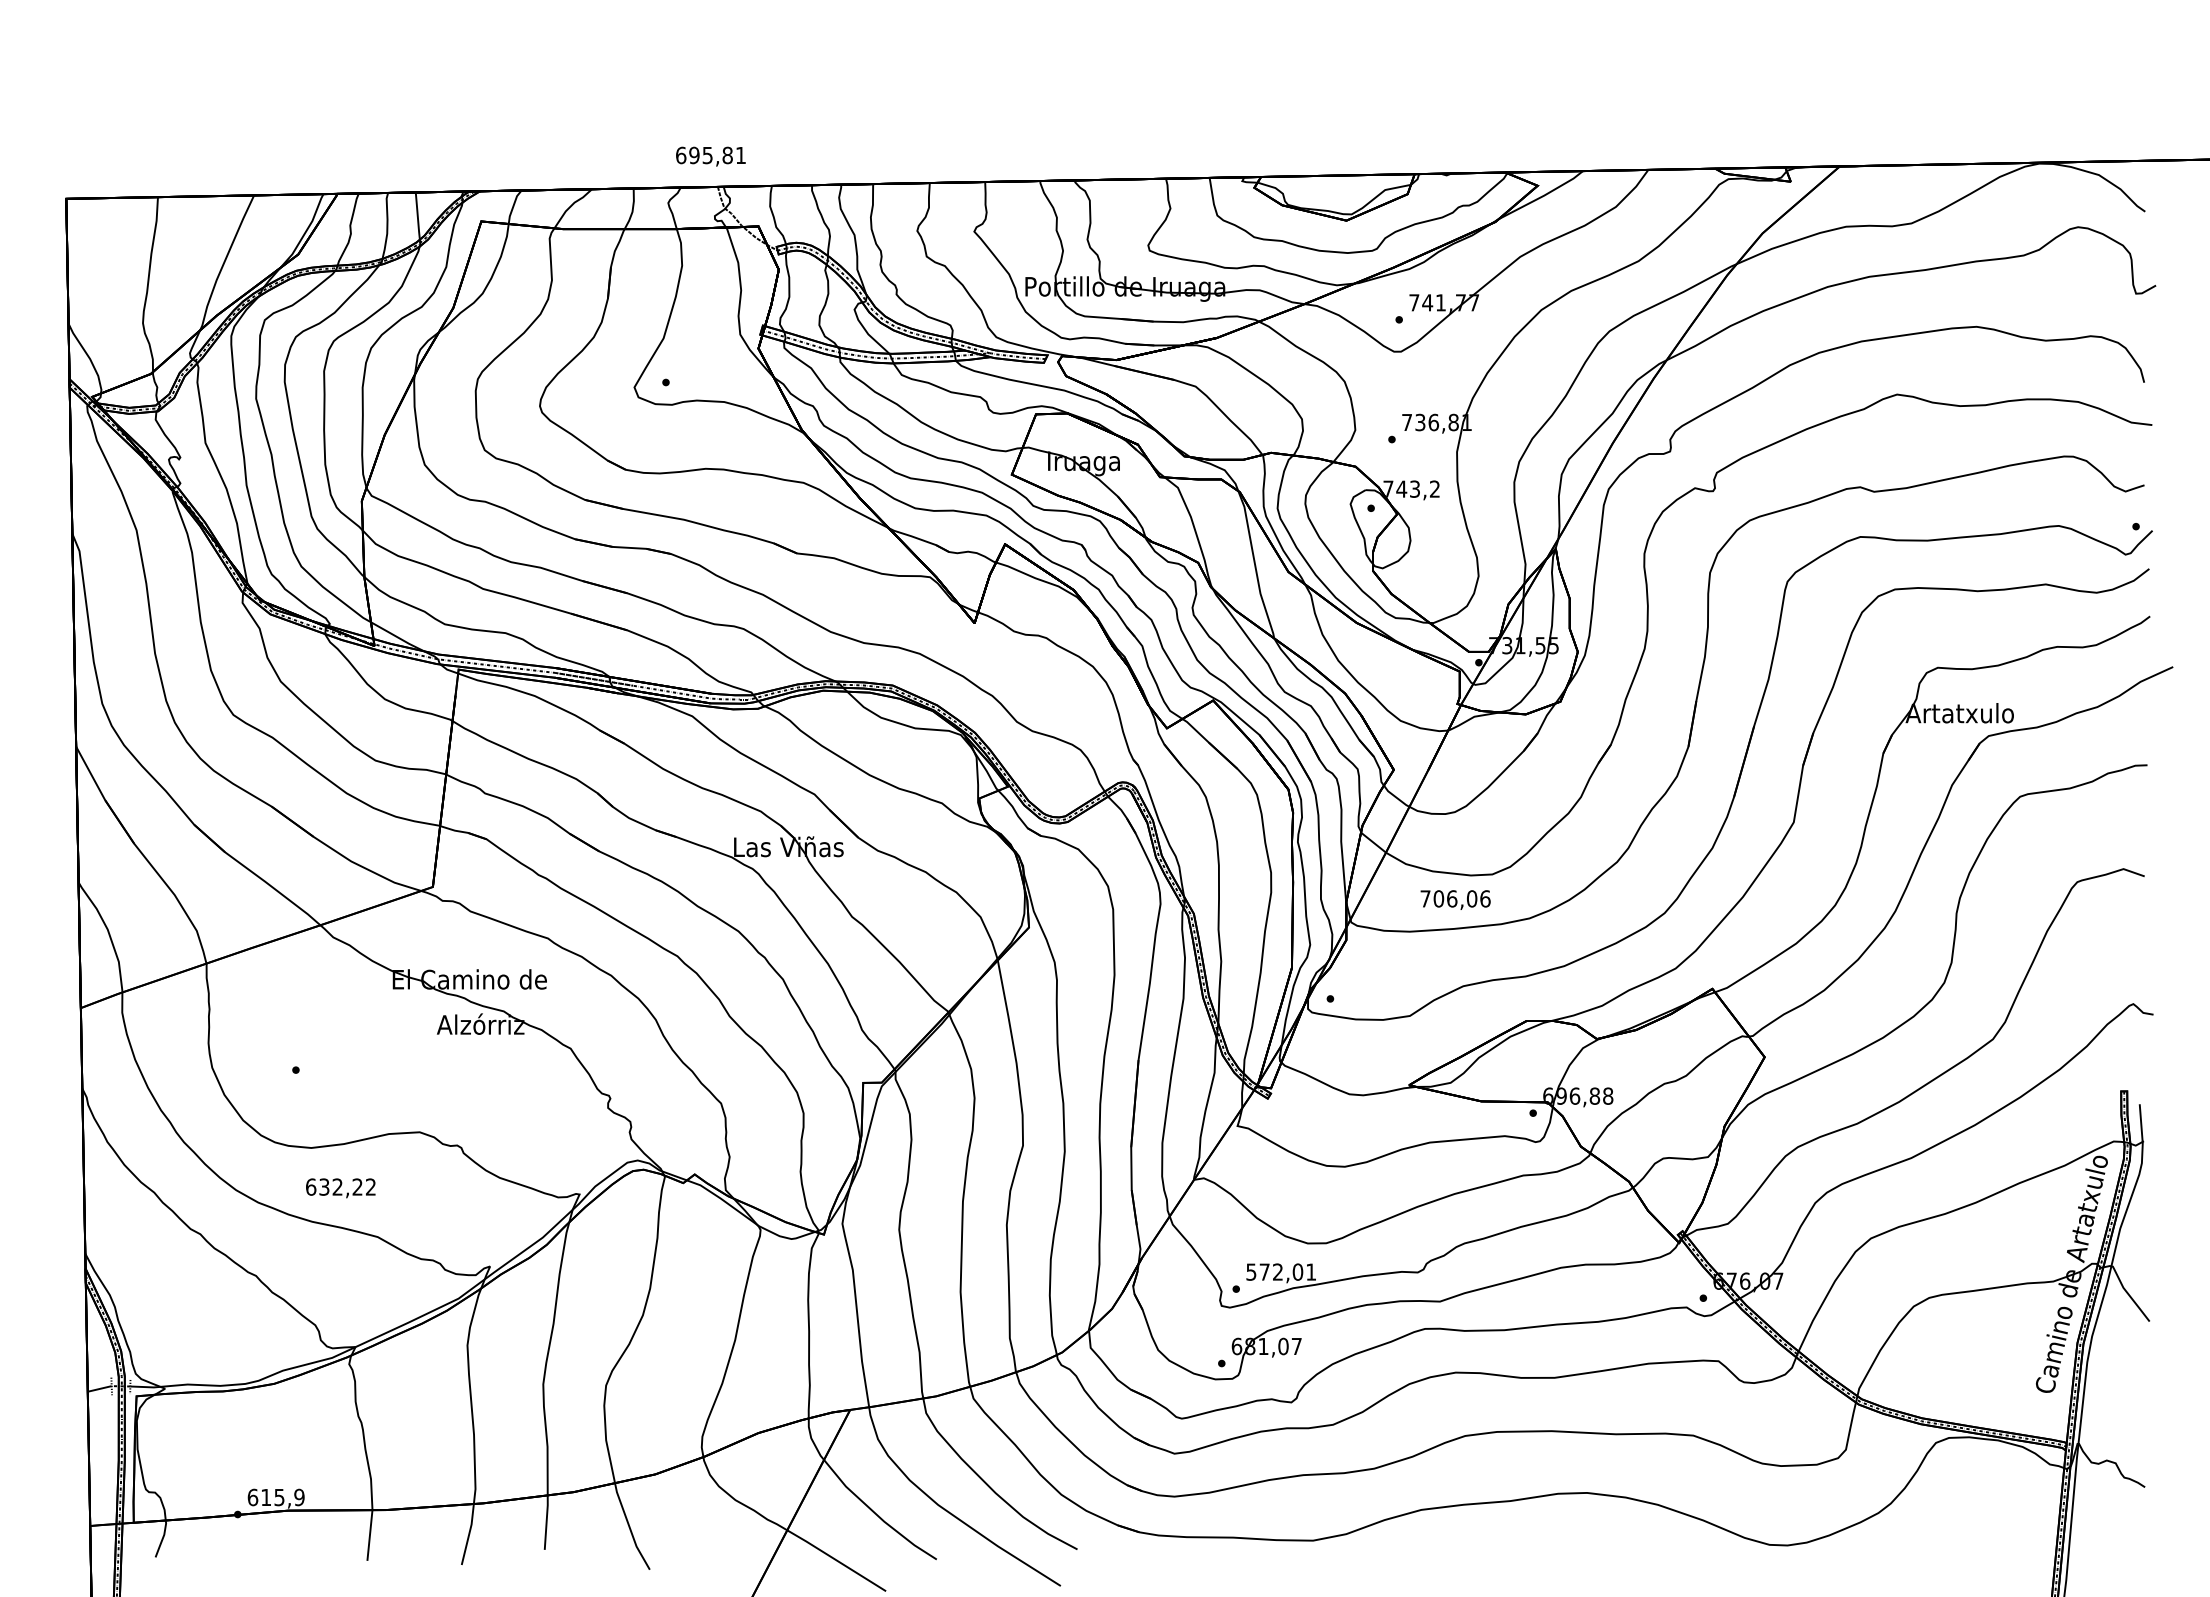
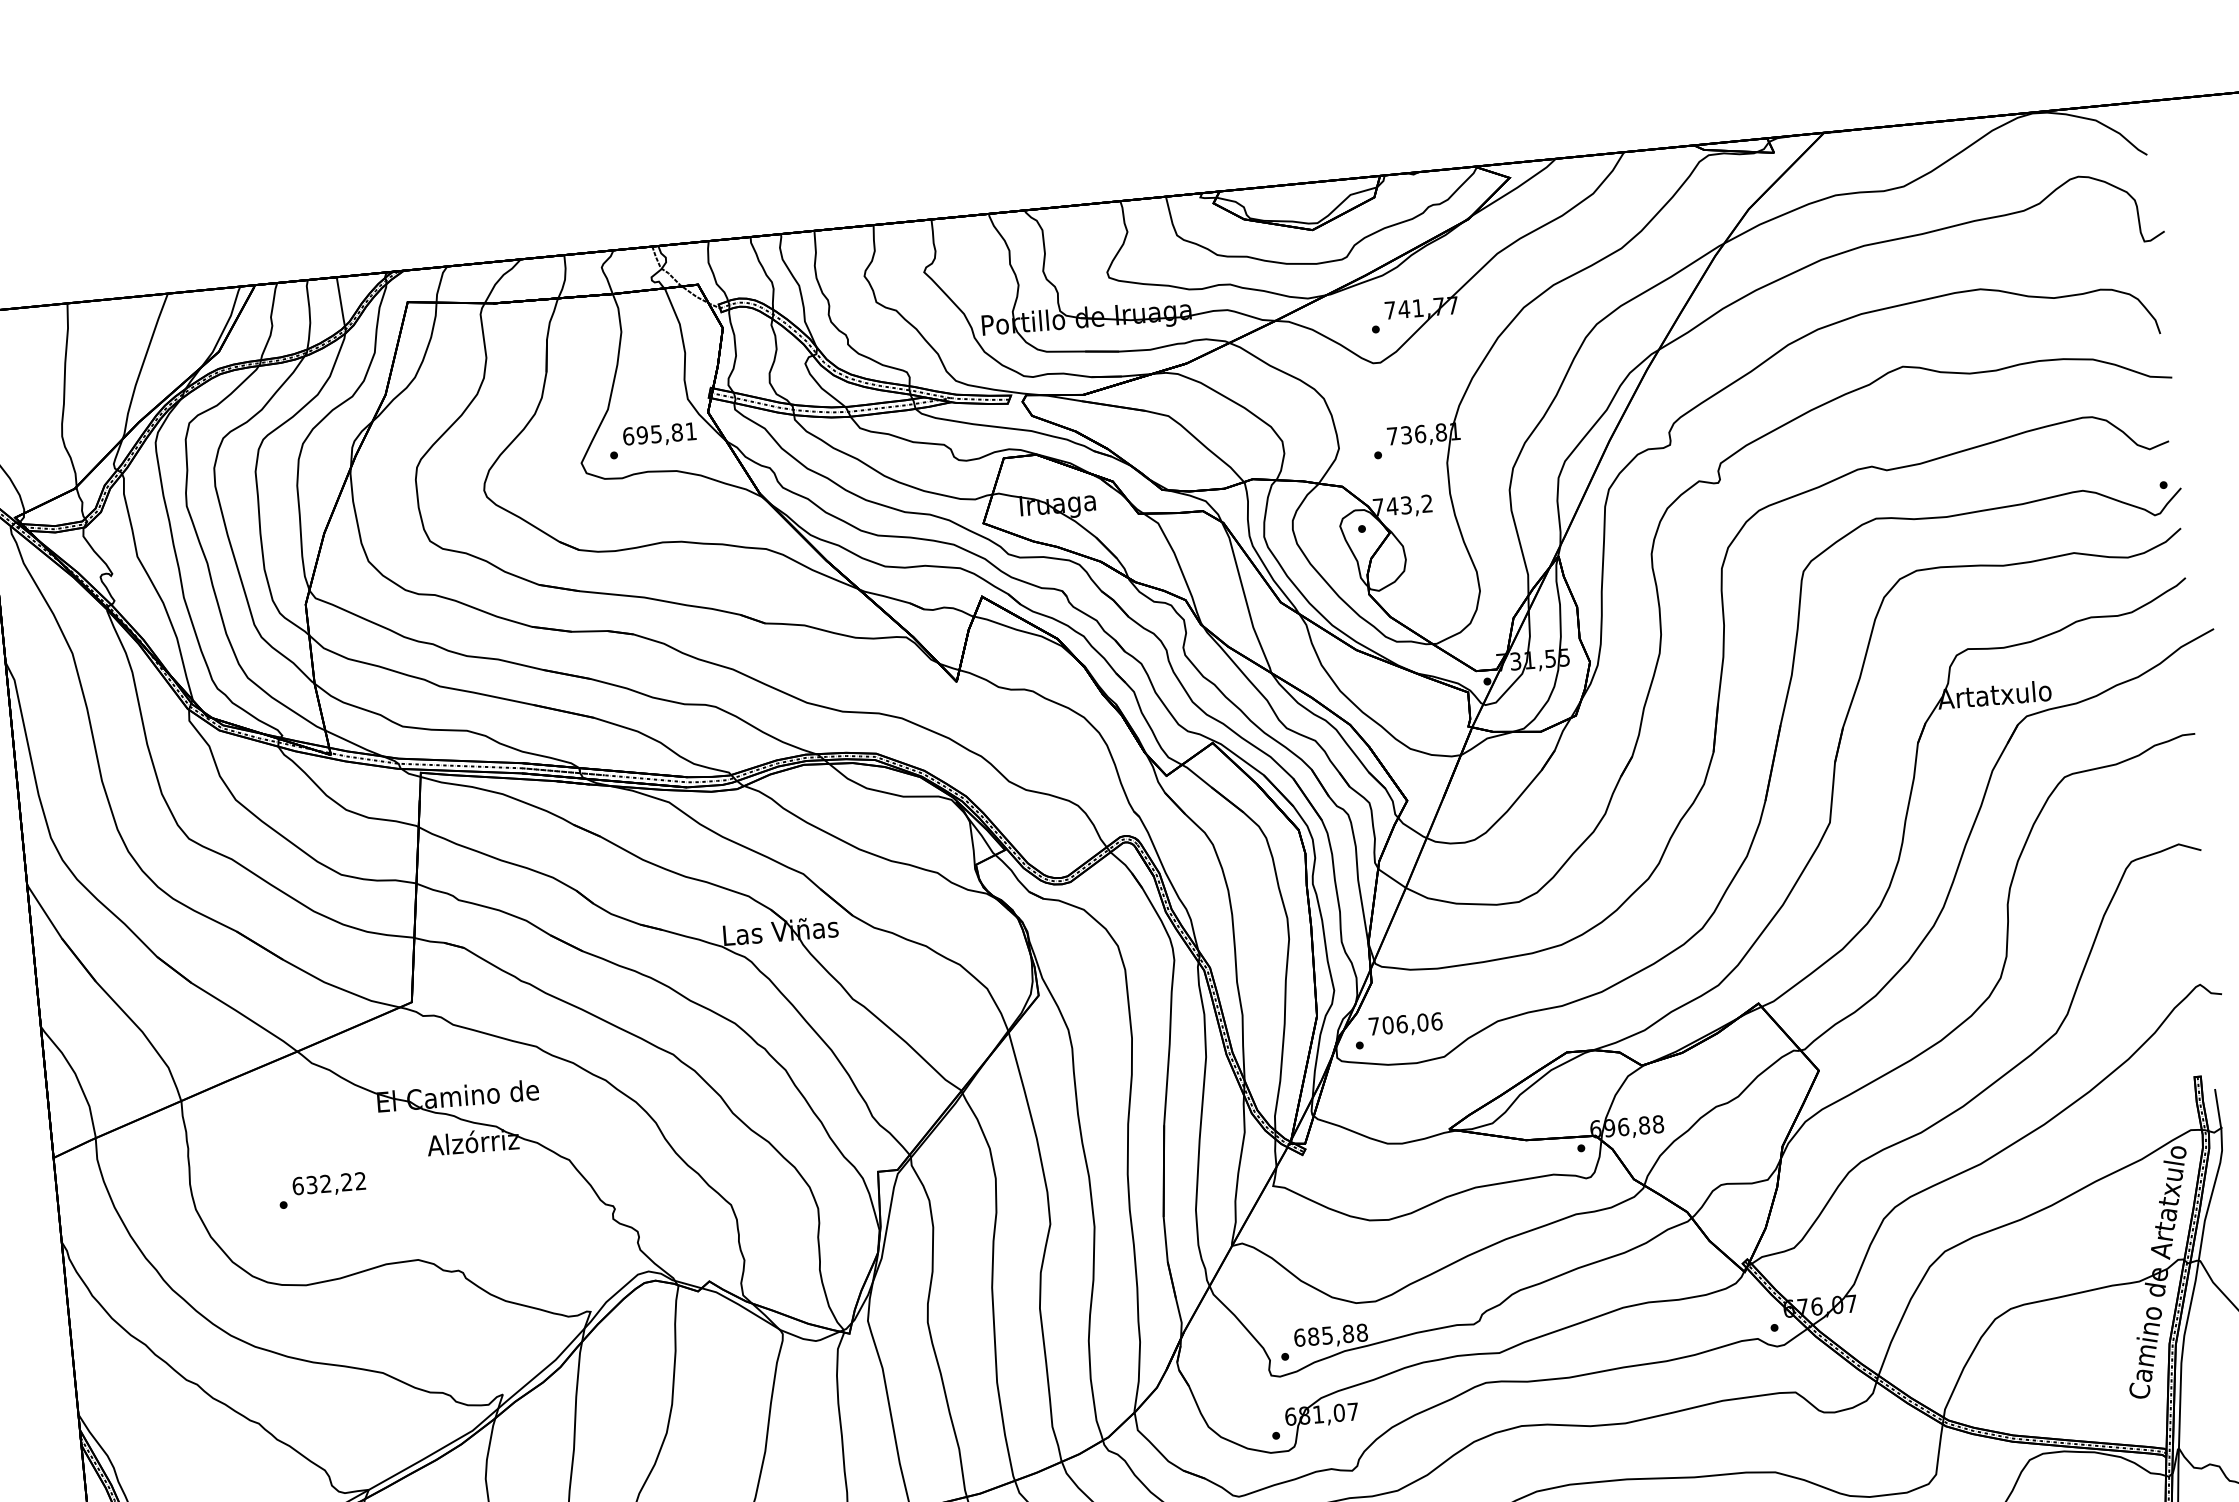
text: (710, 156) -> (659, 435), moved
text: (1455, 899) -> (1405, 1024), moved
text: (340, 1188) -> (328, 1185), moved
text: (1281, 1271) -> (1331, 1334), 572,01 -> 685,88

